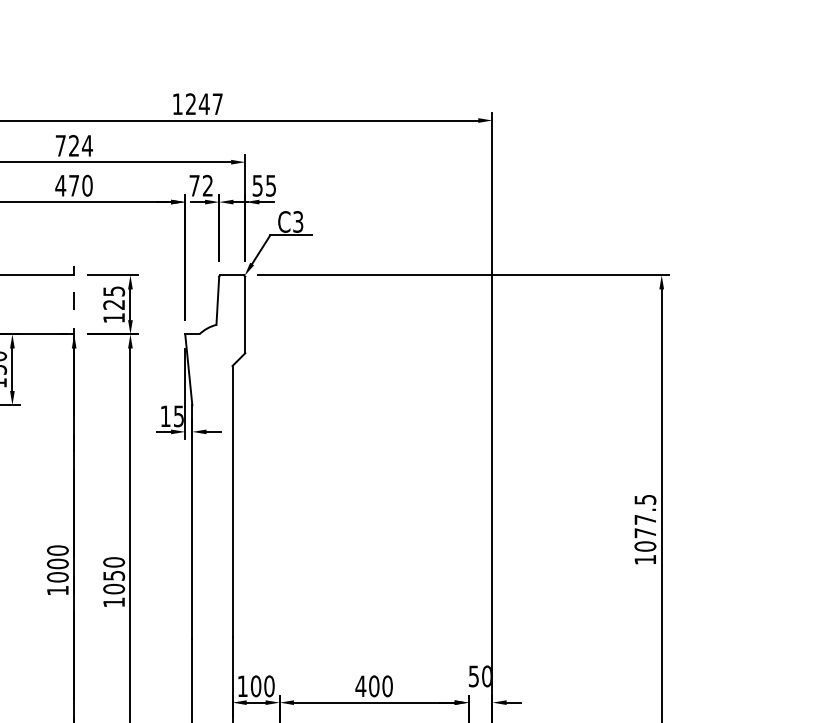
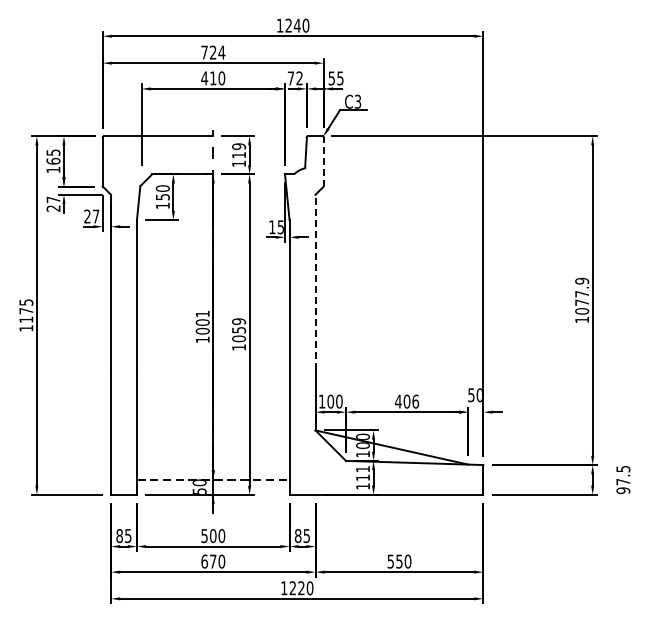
text: (217, 103) -> (305, 25), 1247 -> 1240
text: (74, 185) -> (213, 78), 470 -> 410
text: (113, 297) -> (238, 150), 125 -> 119
line: (244, 314) -> (323, 161), solid -> dashed
text: (644, 498) -> (581, 280), 1077.5 -> 1077.9
line: (232, 500) -> (315, 281), solid -> dashed
text: (57, 549) -> (202, 313), 1000 -> 1001
text: (114, 562) -> (239, 321), 1050 -> 1059
text: (387, 686) -> (415, 401), 400 -> 406

